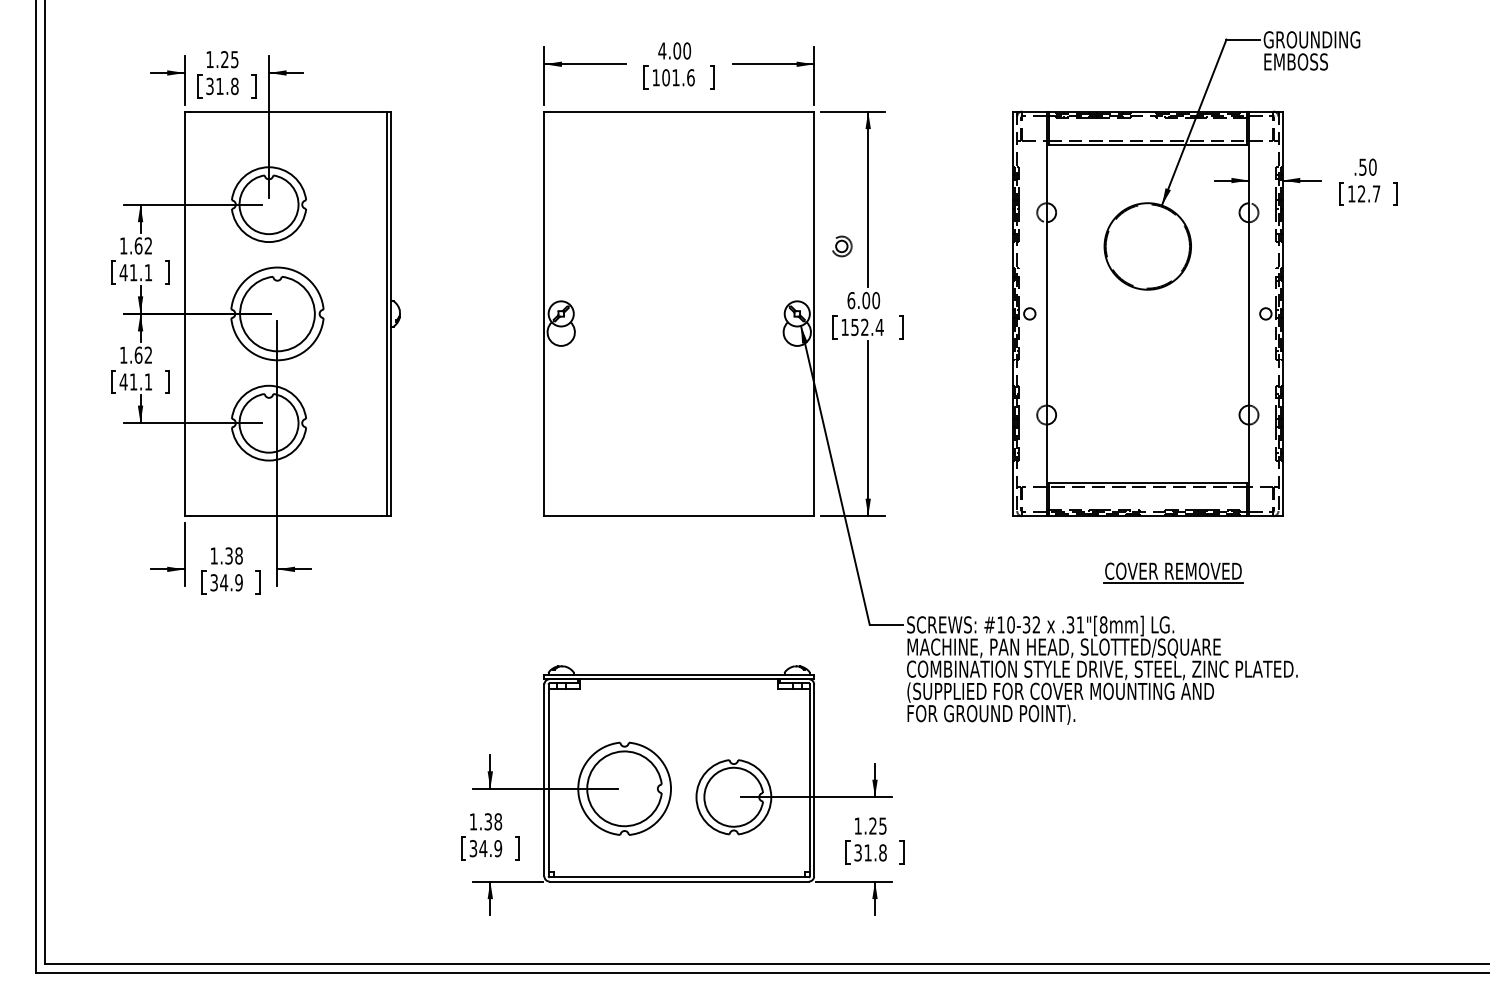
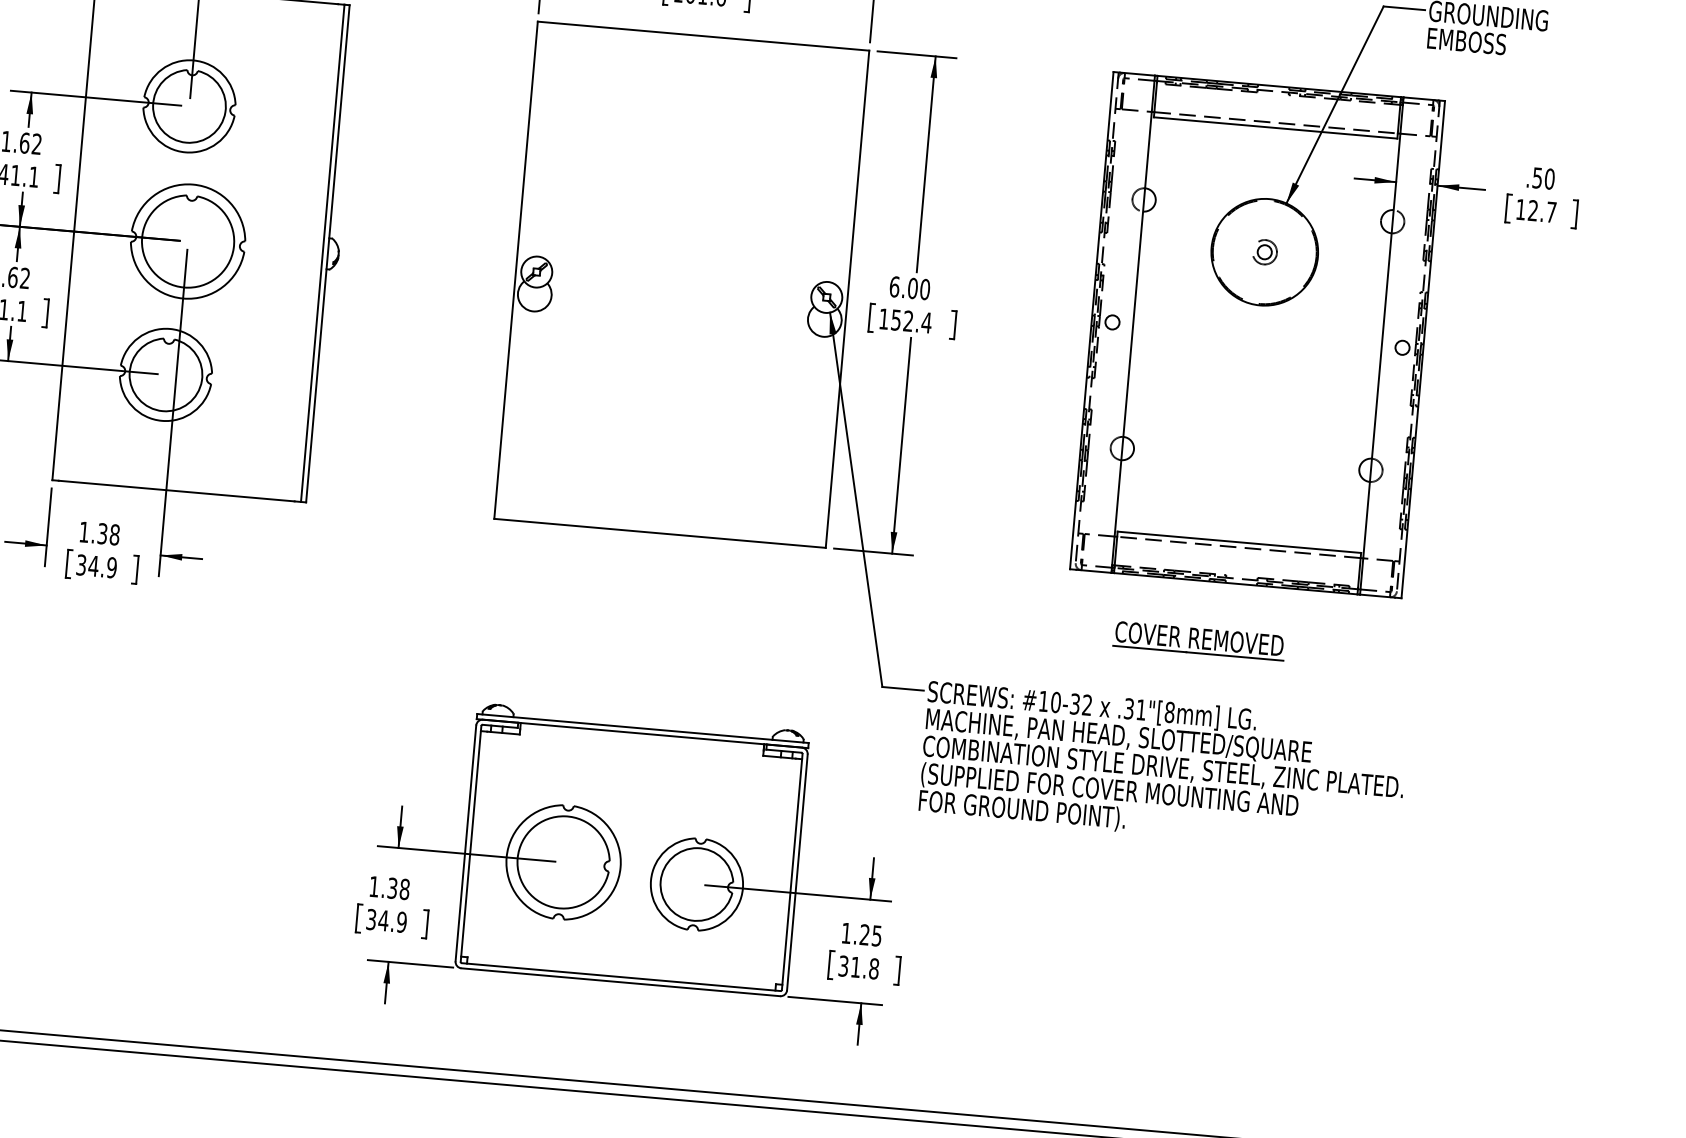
part: (842, 246) -> (1265, 252), moved
part: (1173, 572) -> (1199, 640), moved

